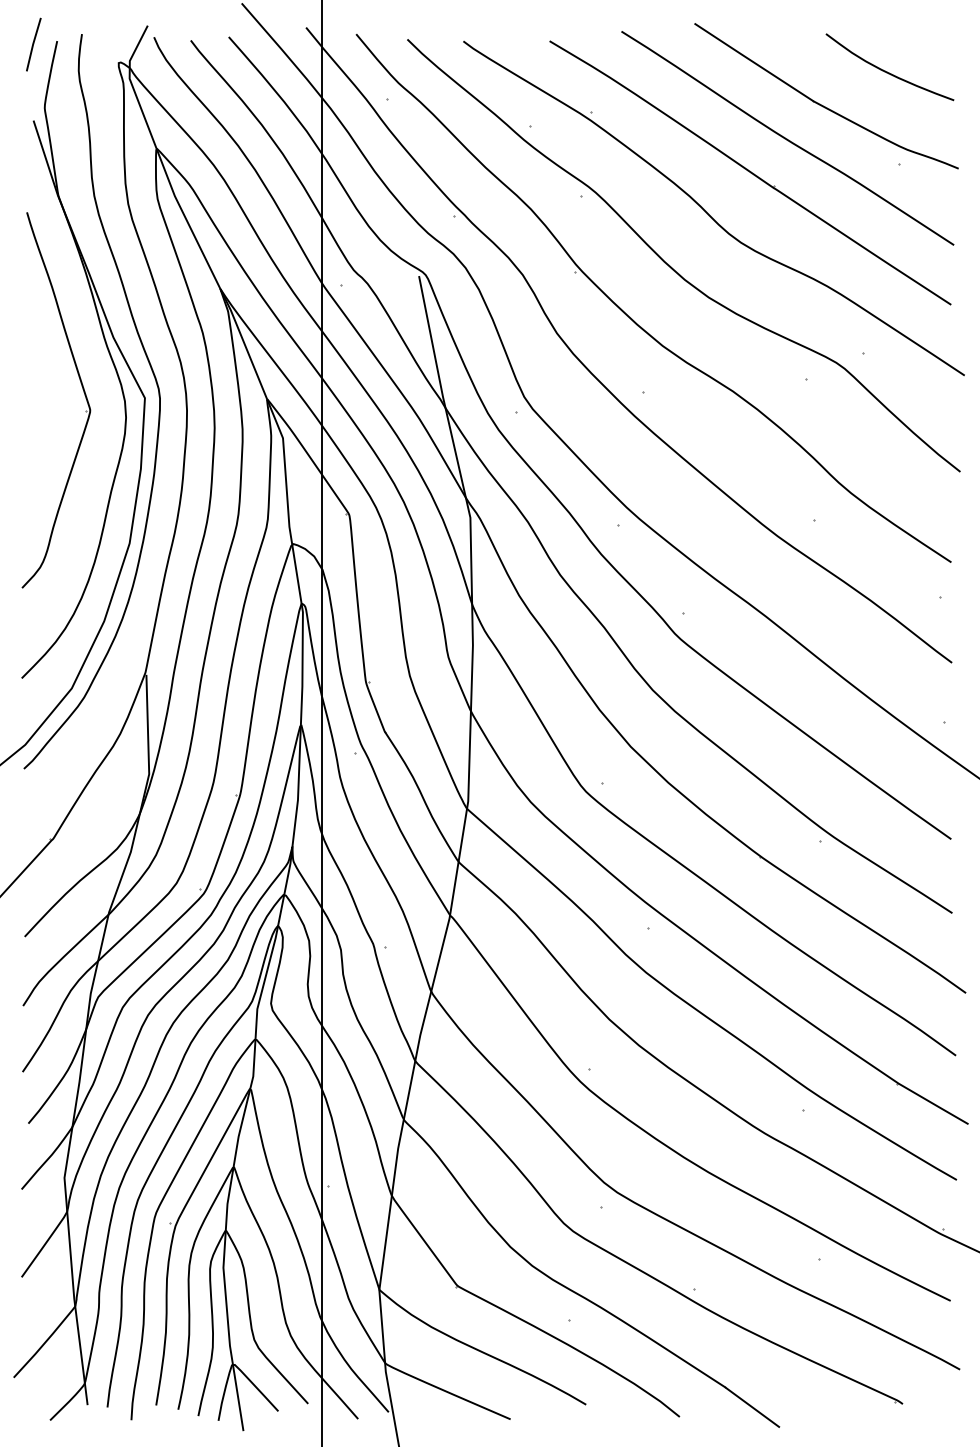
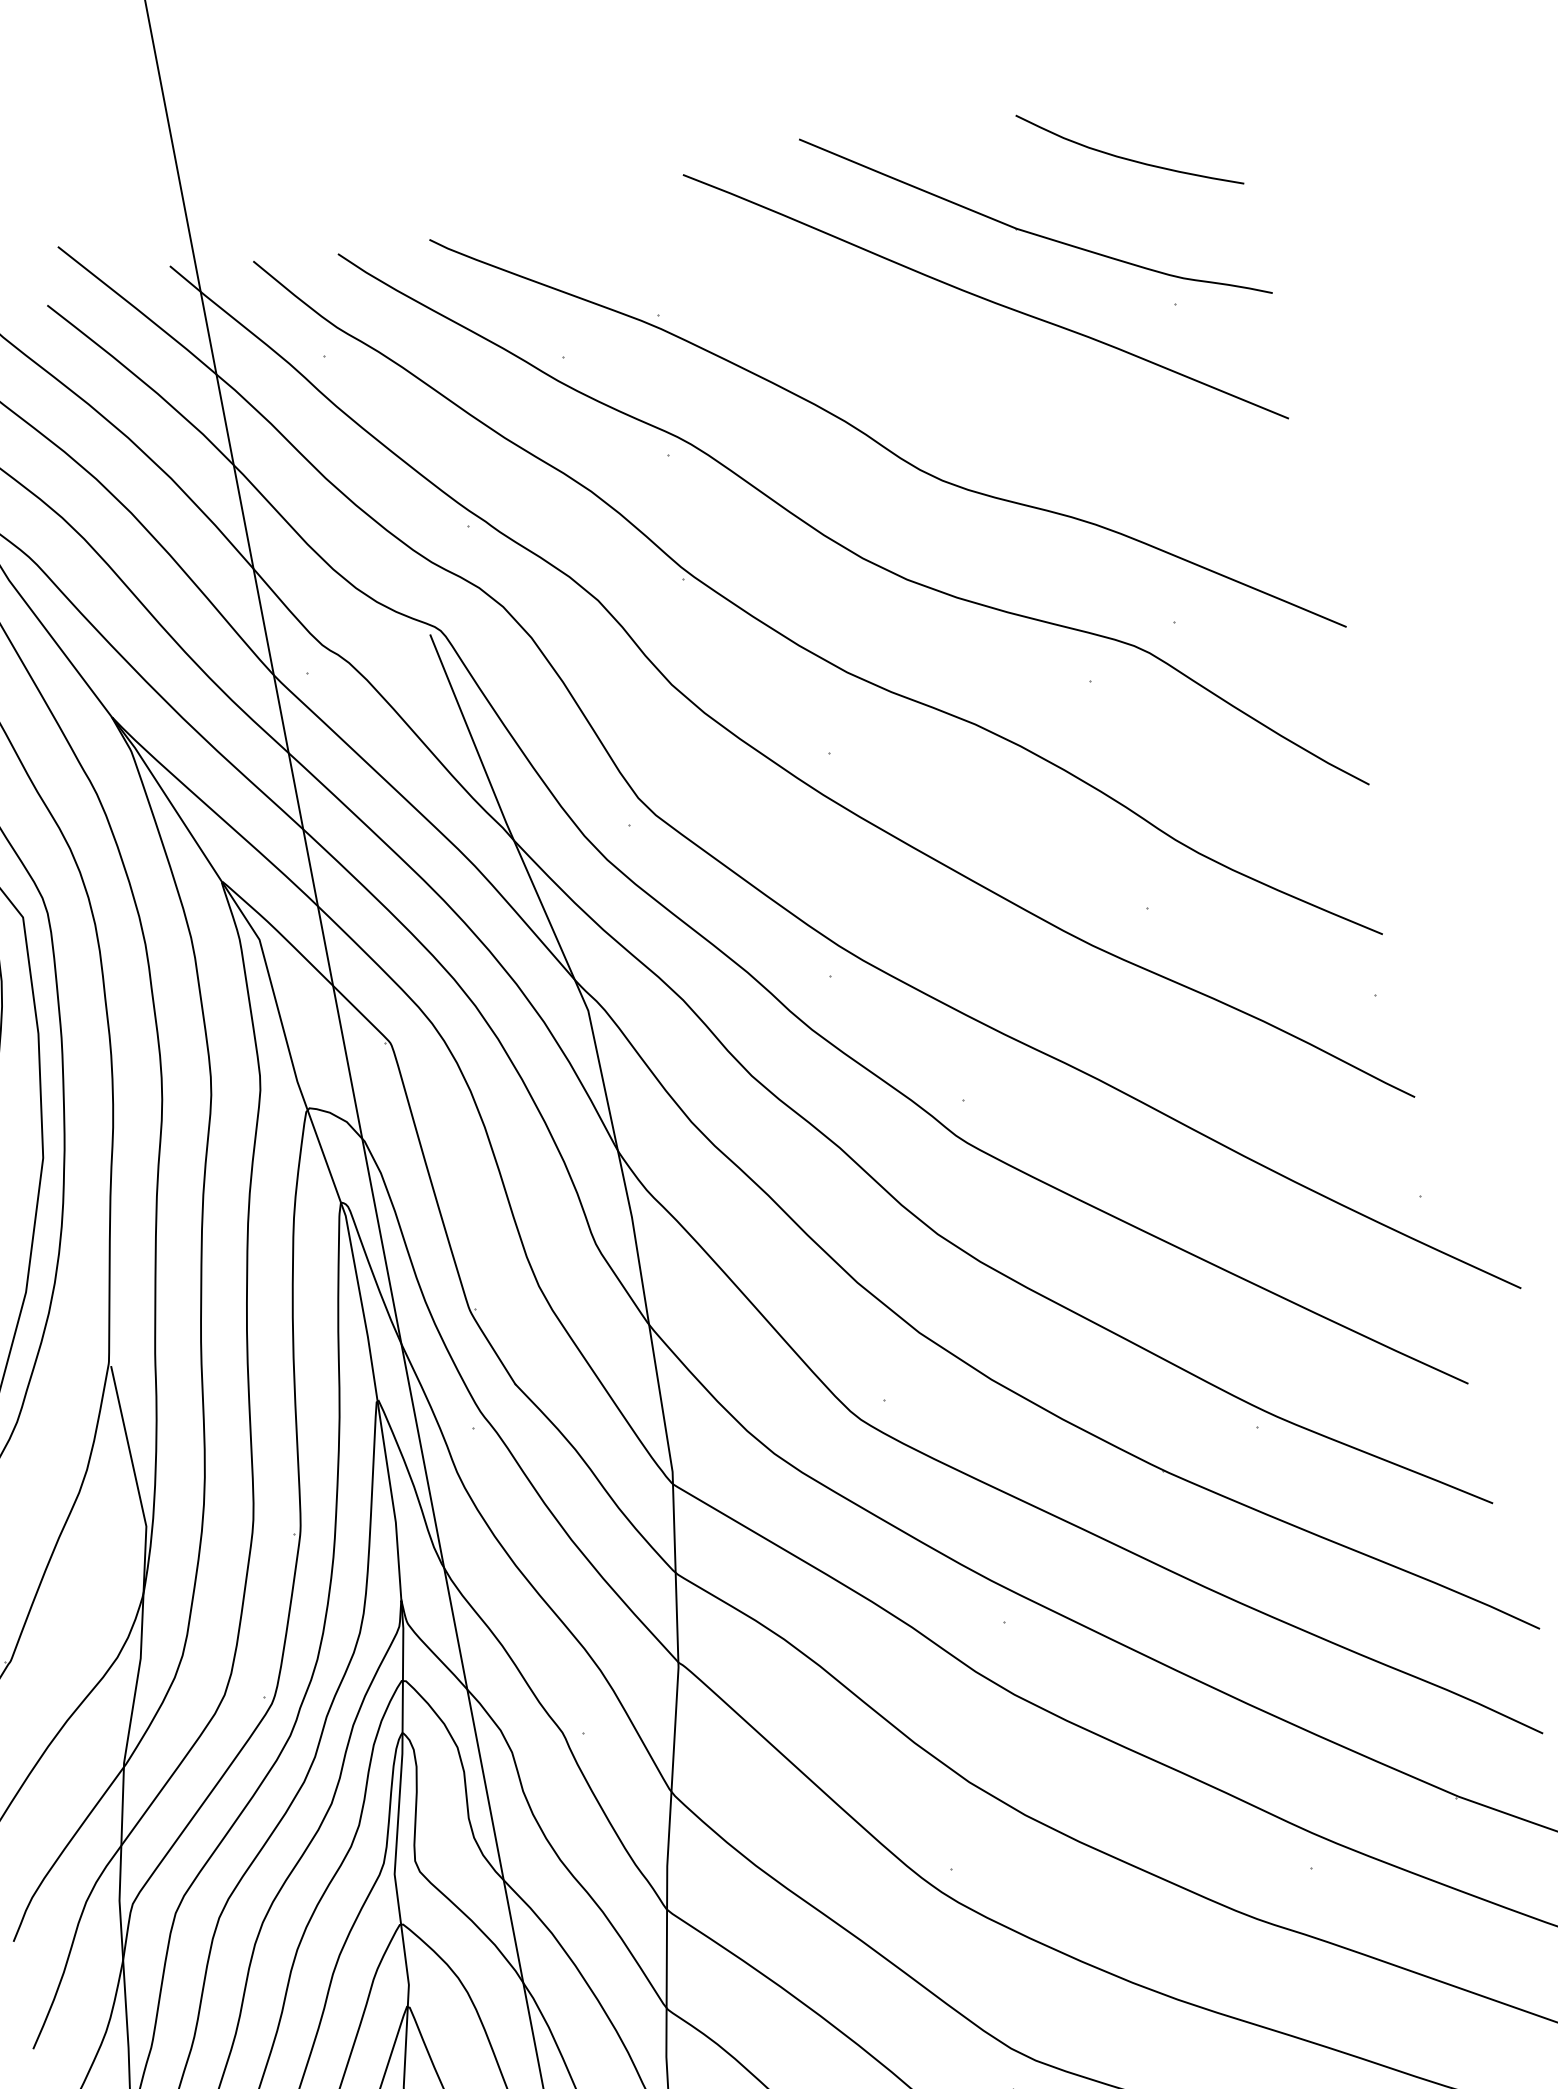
part: (750, 172) -> (936, 363), removed

